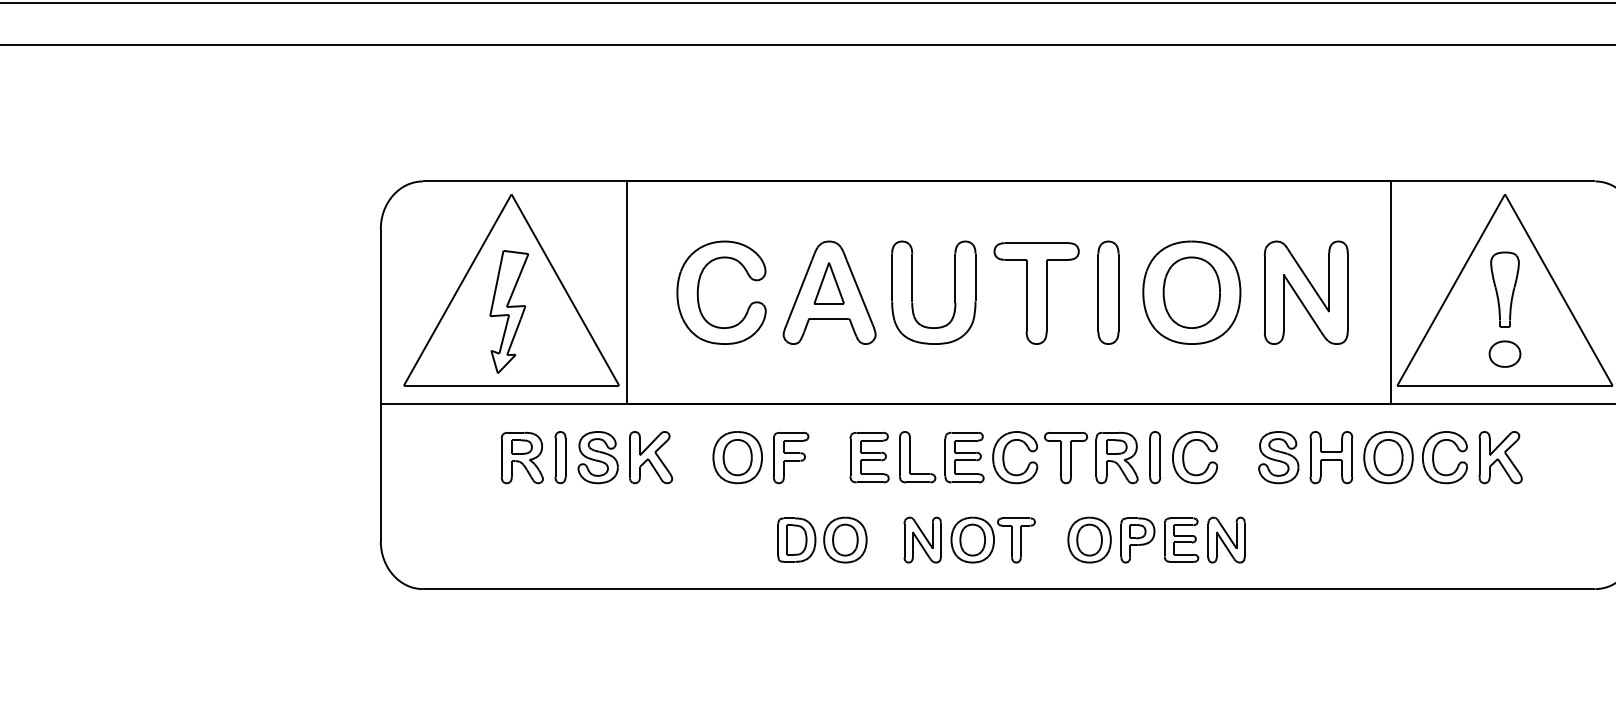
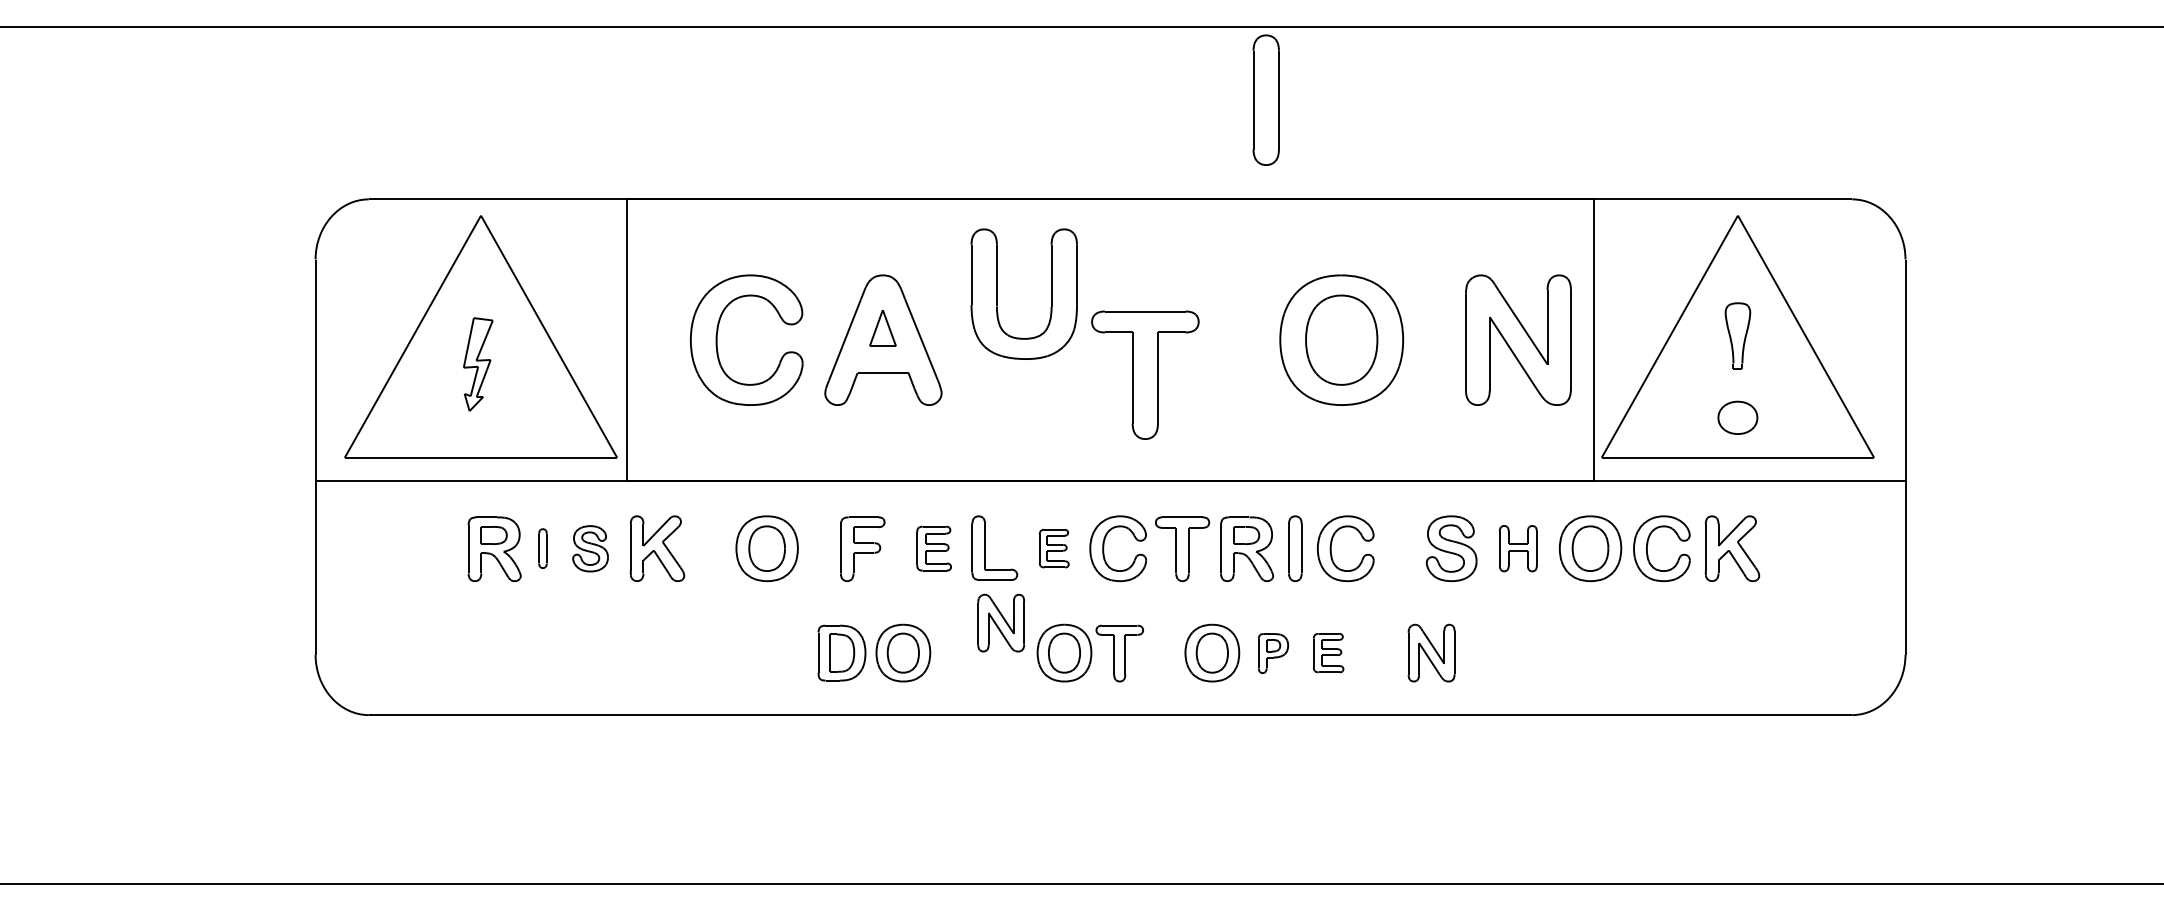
part: (828, 283) -> (882, 328), size x0.7
part: (1504, 289) -> (1737, 335), size x0.7
part: (912, 292) -> (997, 293), moved
part: (1107, 292) -> (1265, 99), moved
part: (1306, 292) -> (1518, 339), moved
part: (1036, 293) -> (1145, 374), moved
part: (509, 311) -> (478, 364), size x0.6
part: (560, 457) -> (542, 548), size x0.6
part: (598, 457) -> (590, 548), size x0.7
part: (790, 457) -> (862, 548), moved
part: (869, 457) -> (934, 548), size x0.7
part: (964, 457) -> (1054, 548), size x0.6
part: (1331, 457) -> (1518, 548), size x0.7
part: (922, 539) -> (1001, 622), moved
part: (1181, 539) -> (1328, 652), size x0.7
part: (1226, 539) -> (1431, 652), moved
part: (1137, 540) -> (1273, 653), size x0.7

